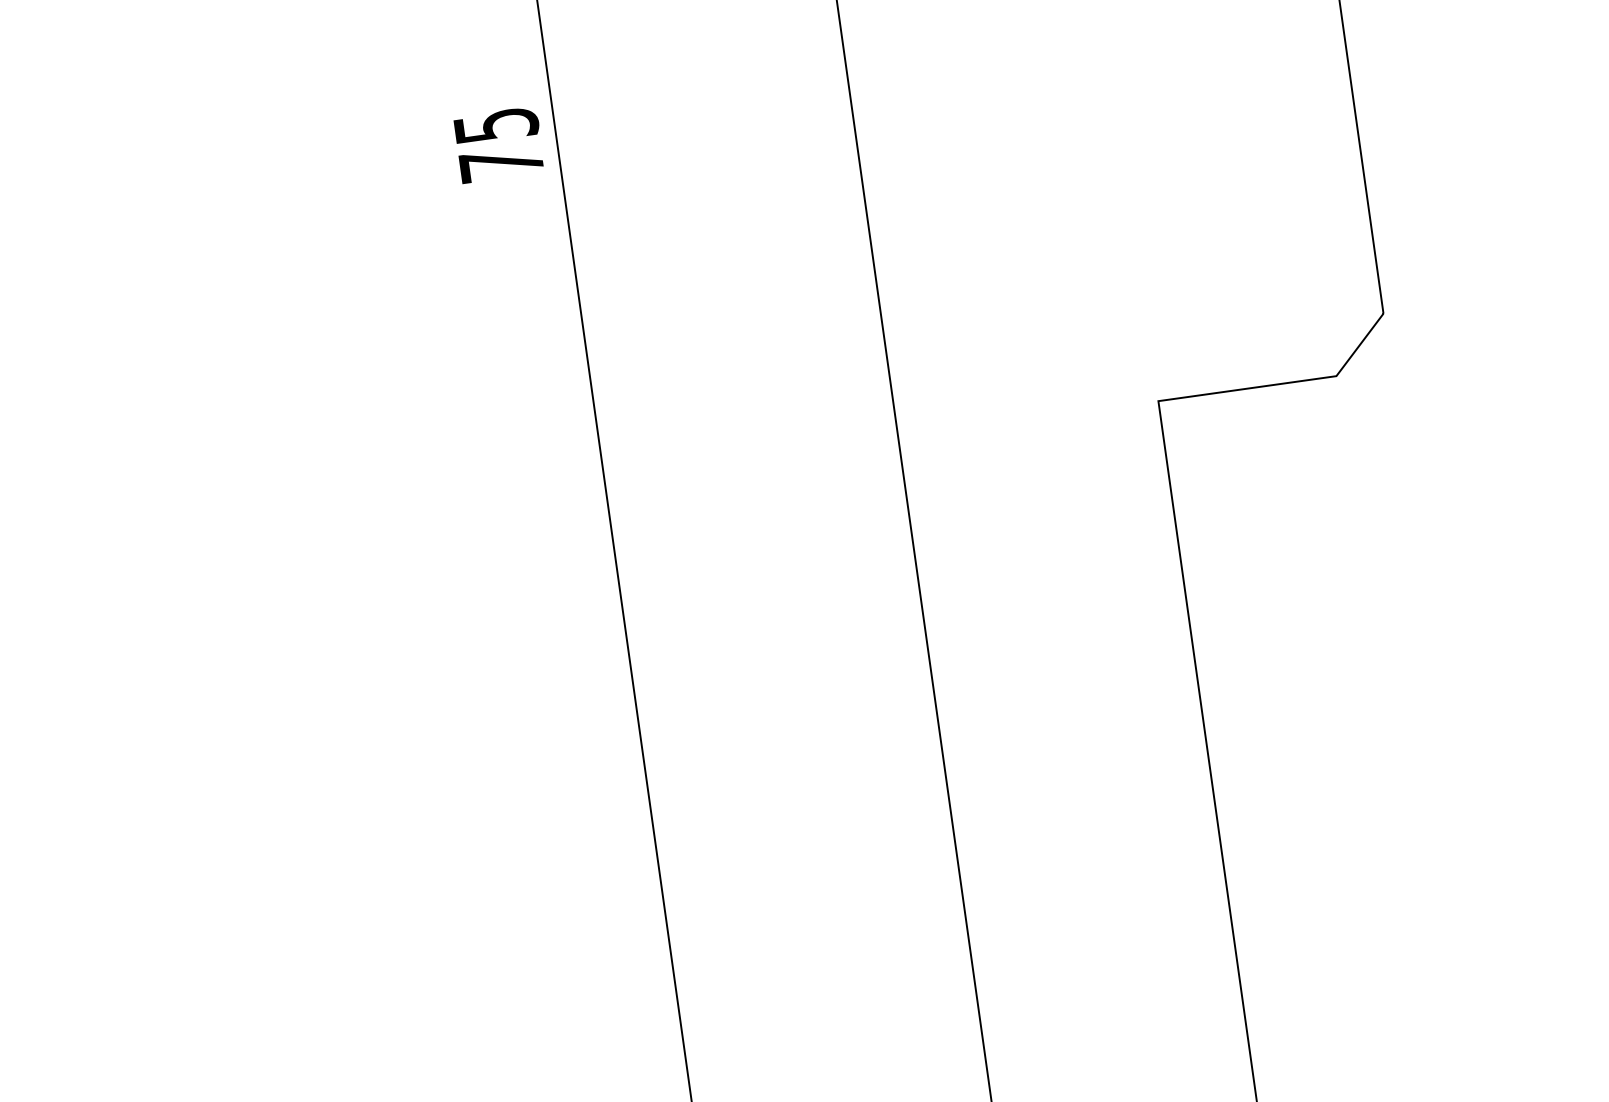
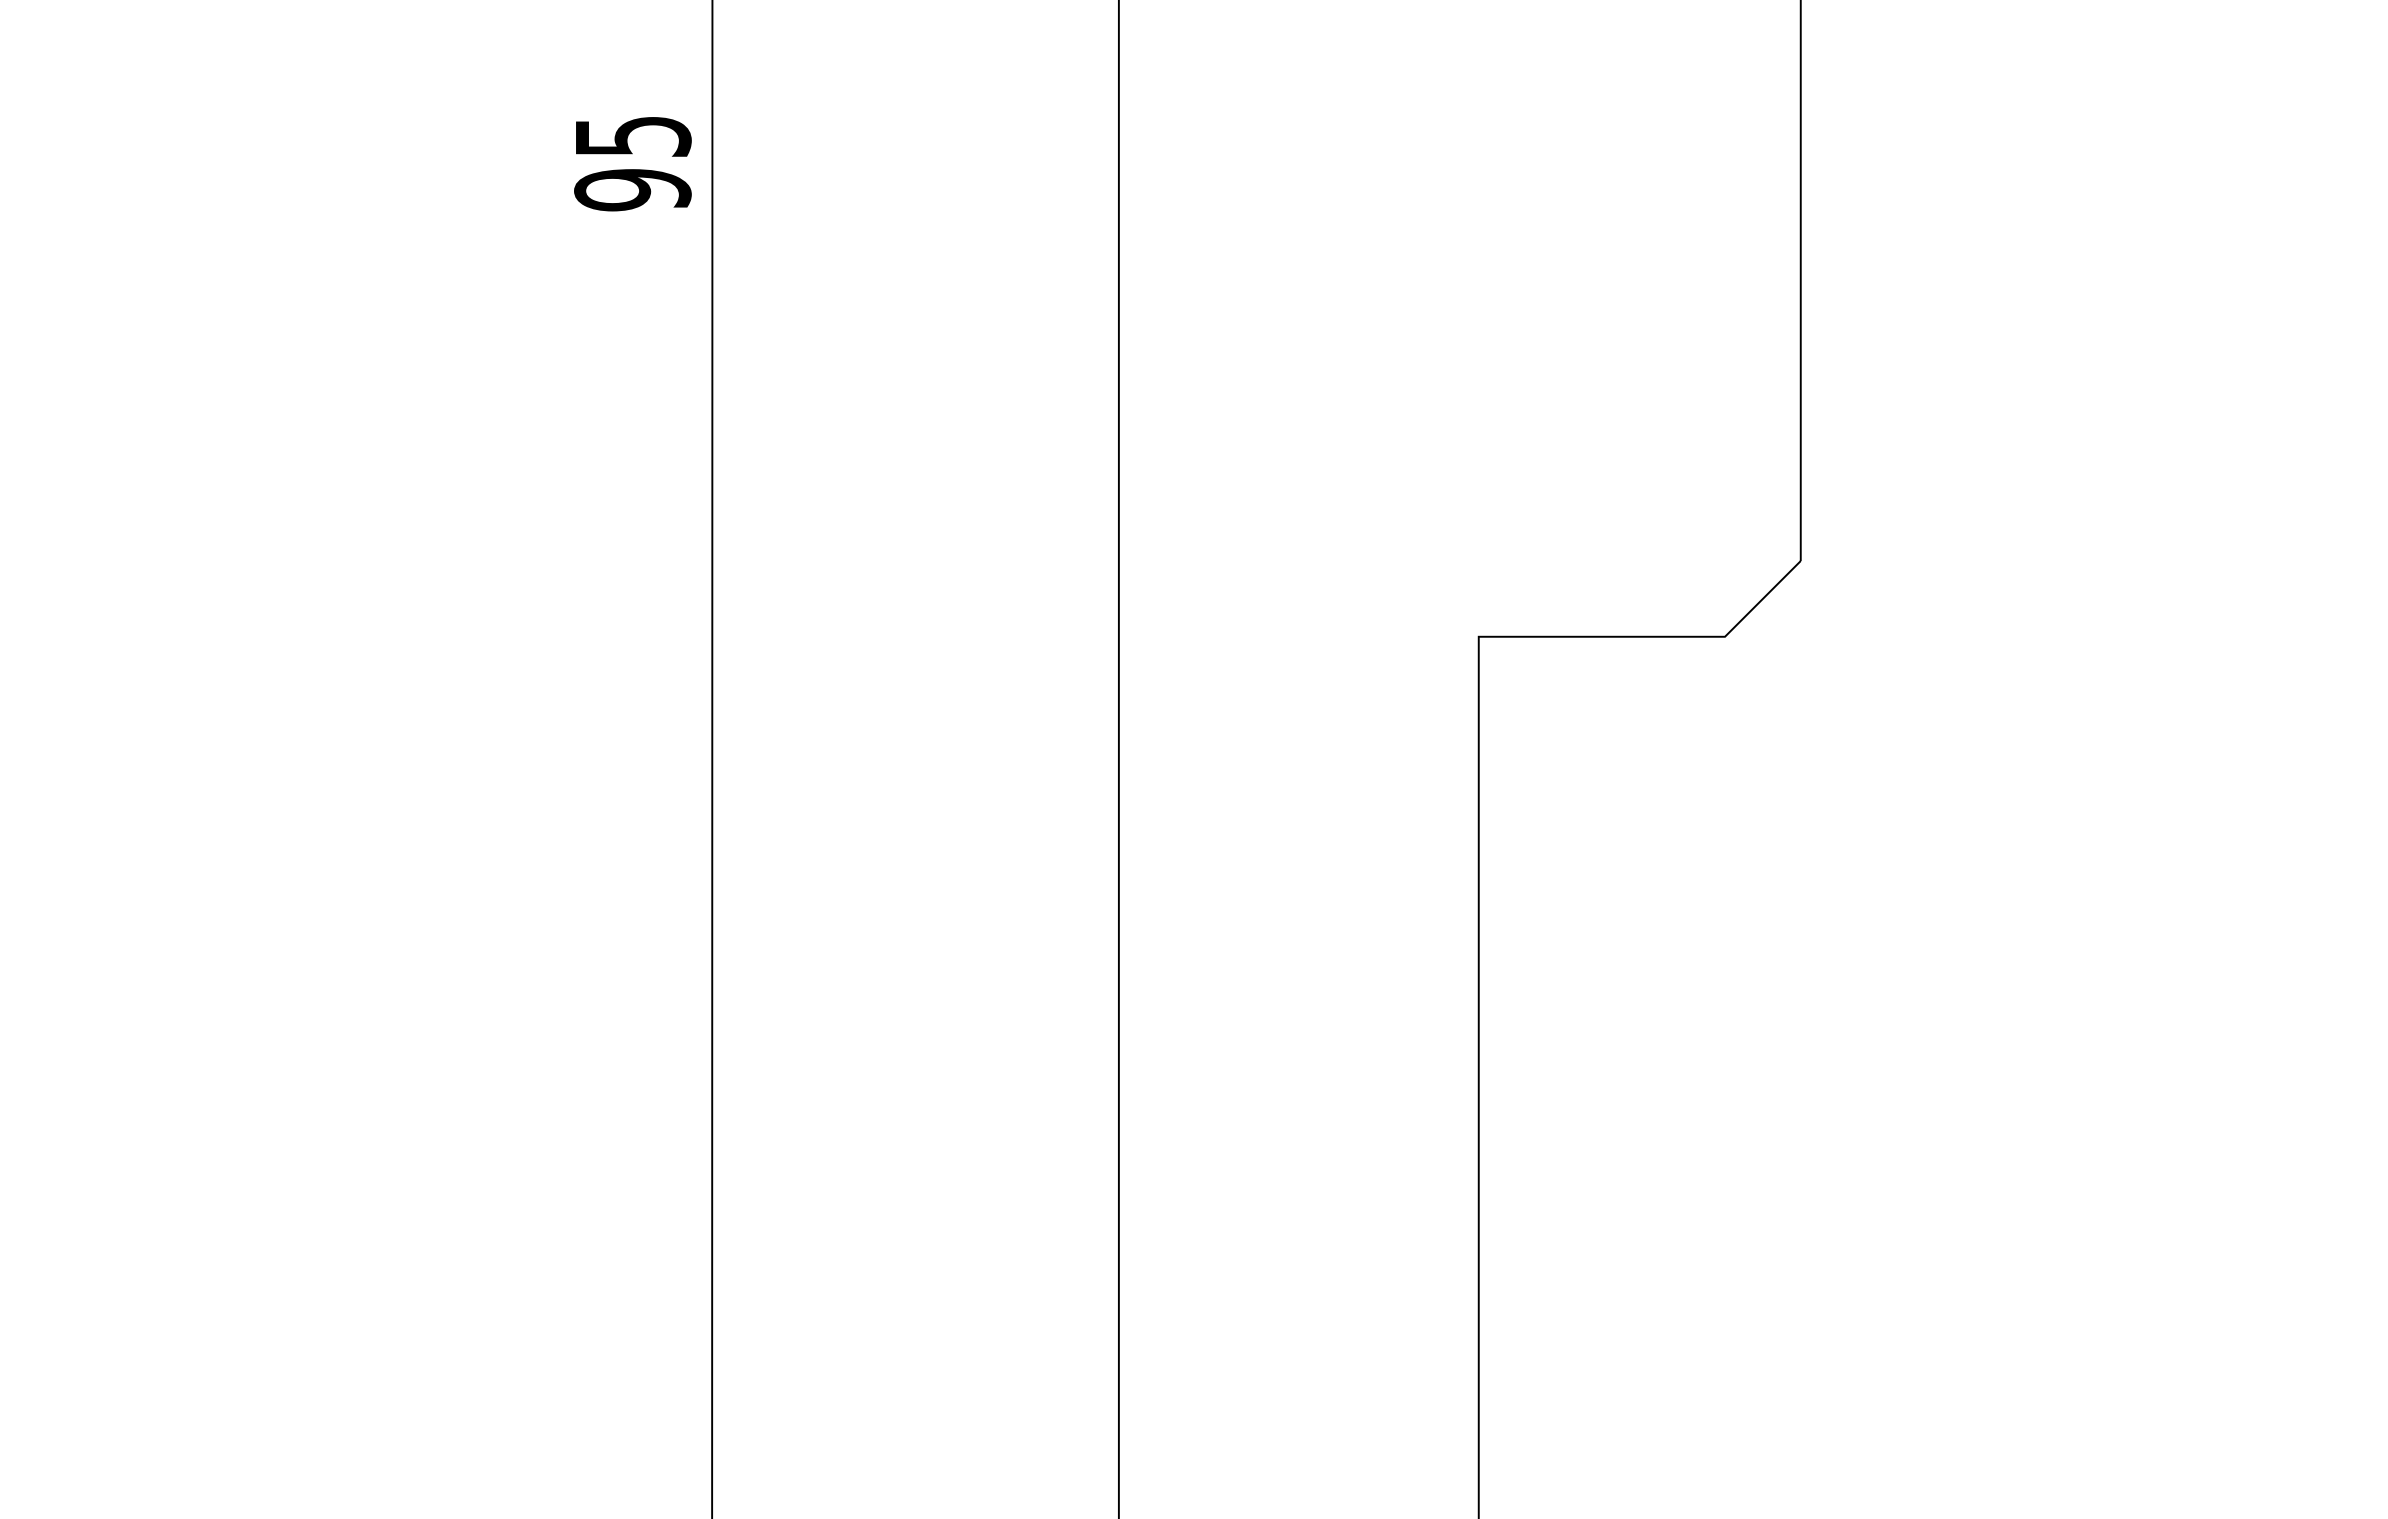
text: (501, 164) -> (632, 190), 75 -> 95

